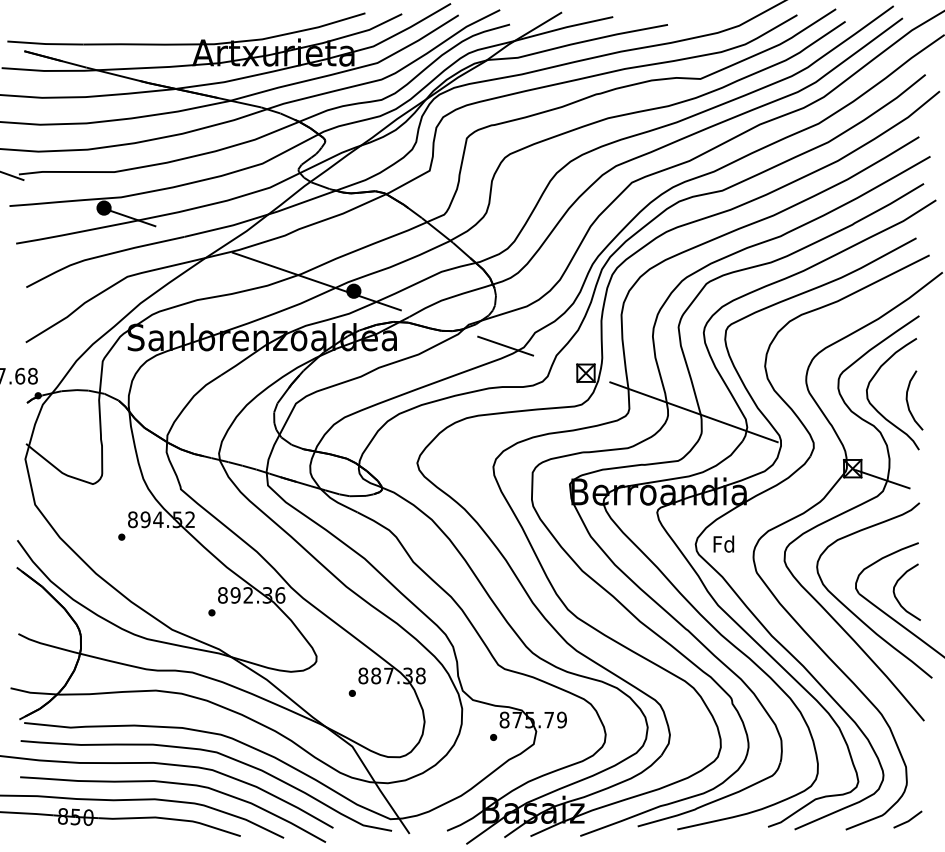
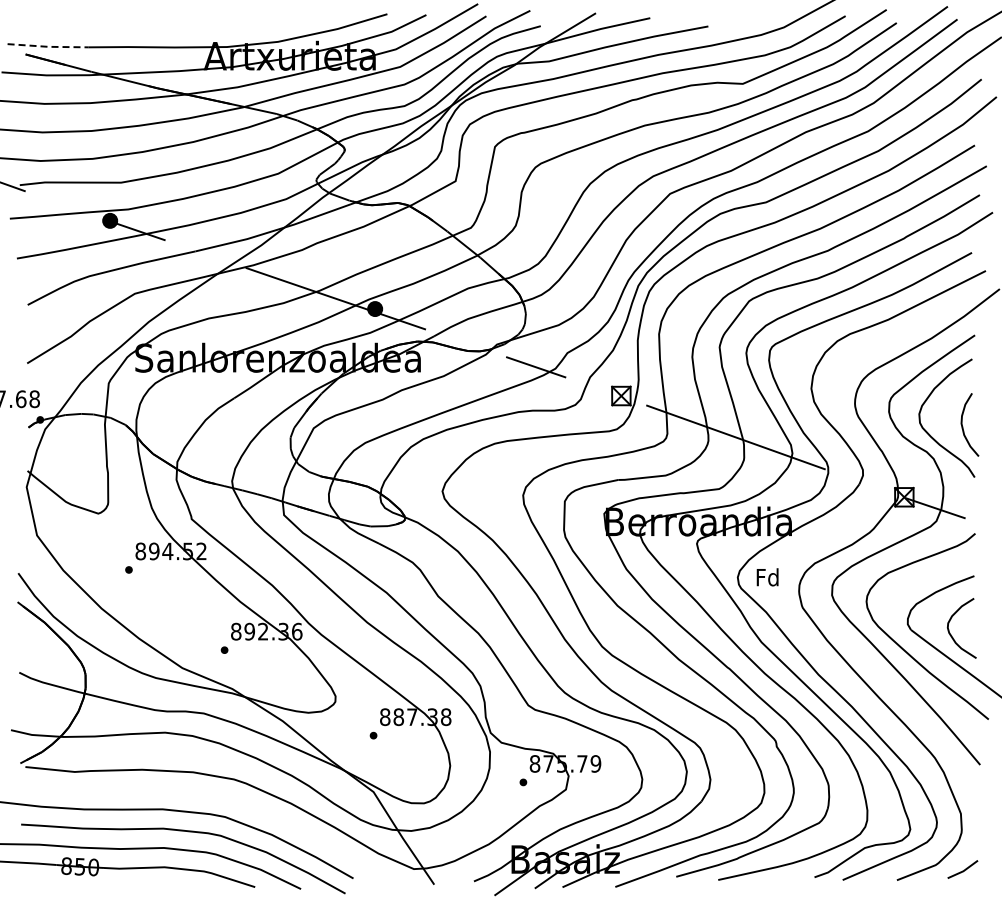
line: (45, 43) -> (48, 46), solid -> dashed
curve: (211, 752) -> (224, 798), removed

